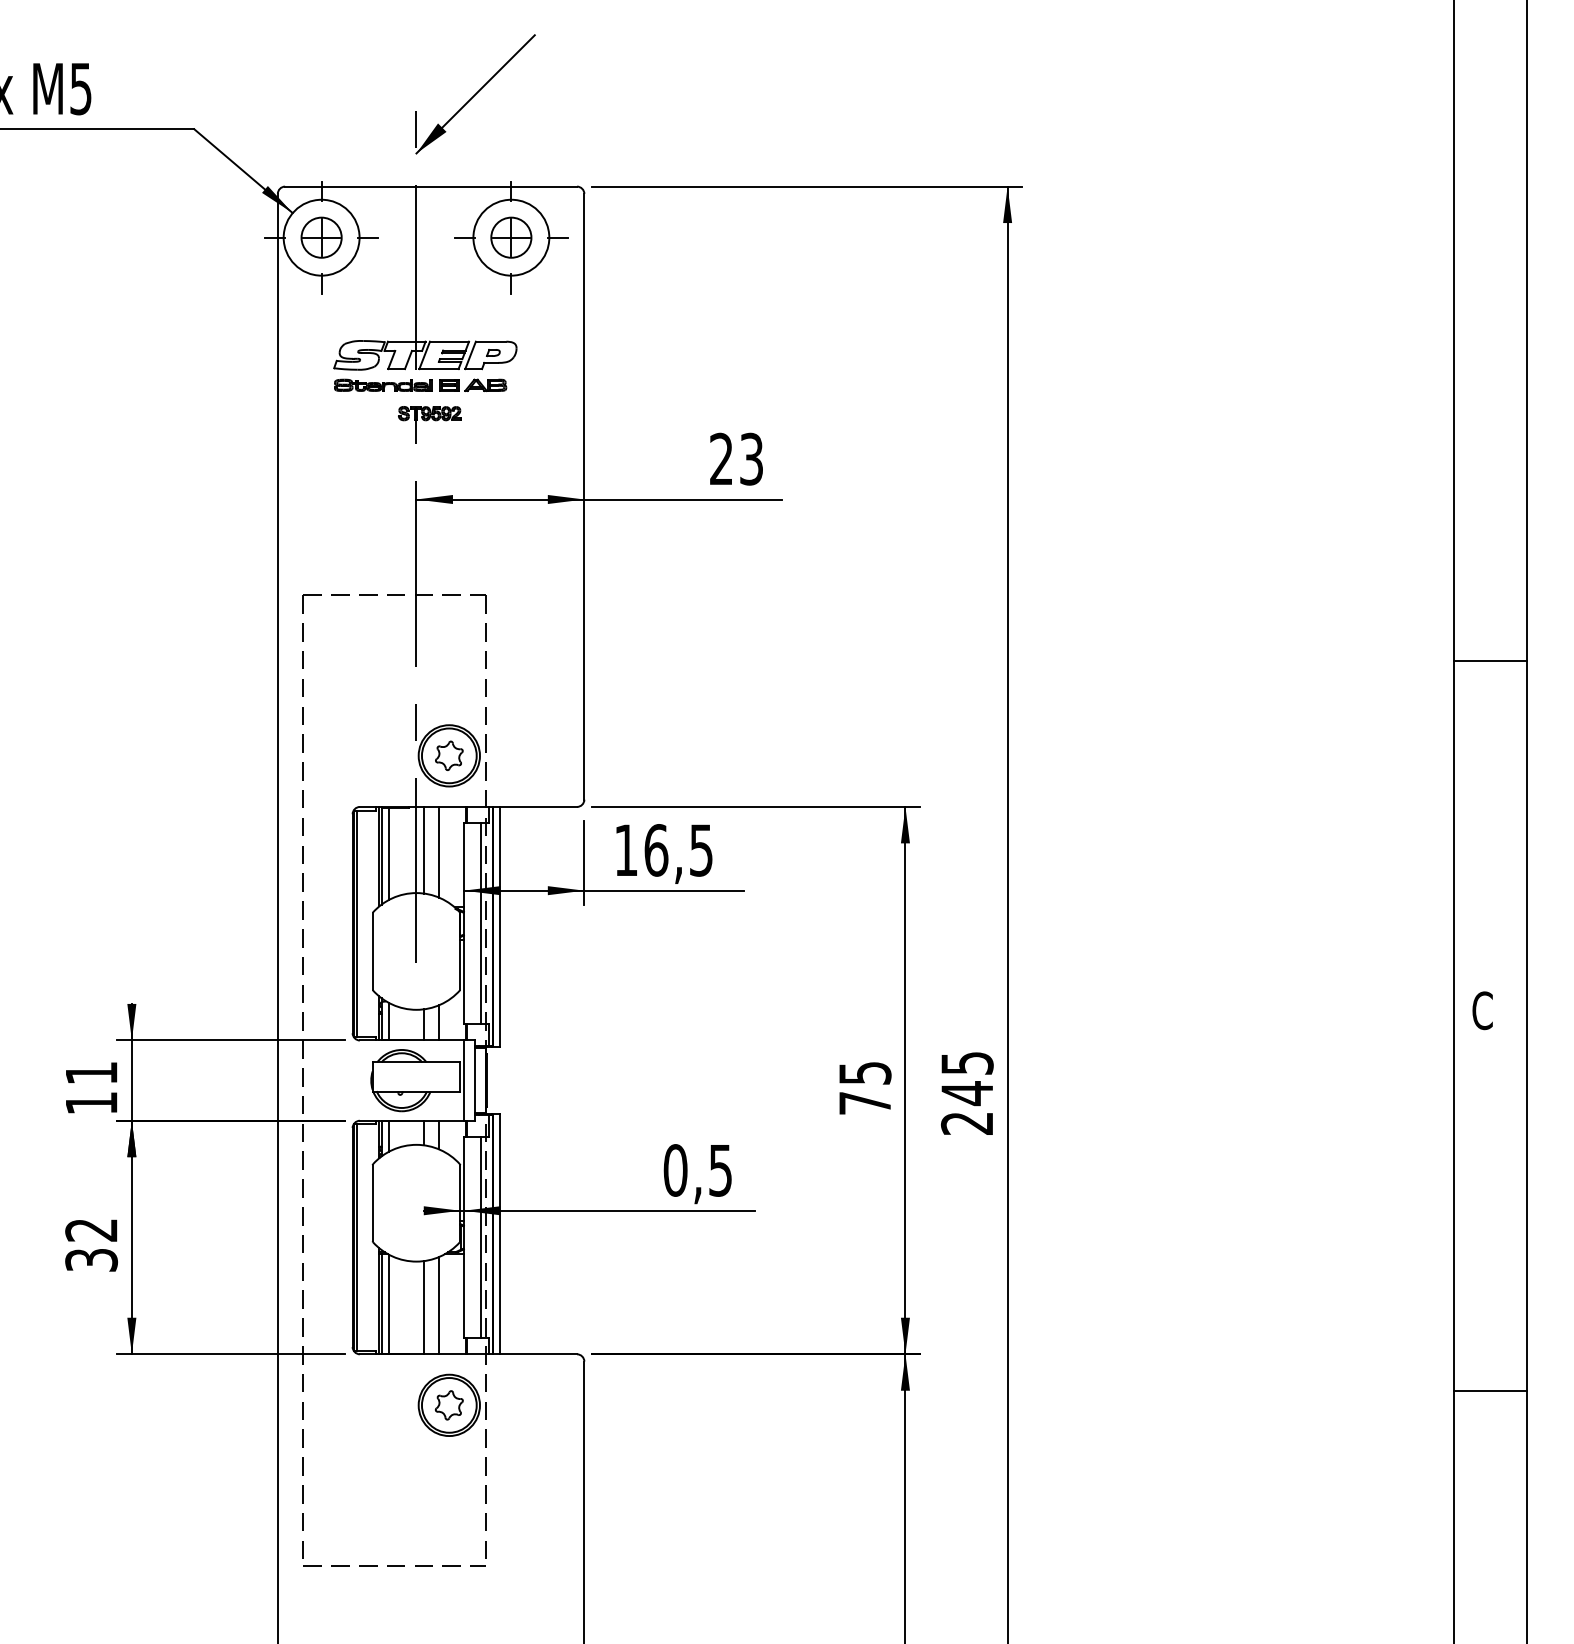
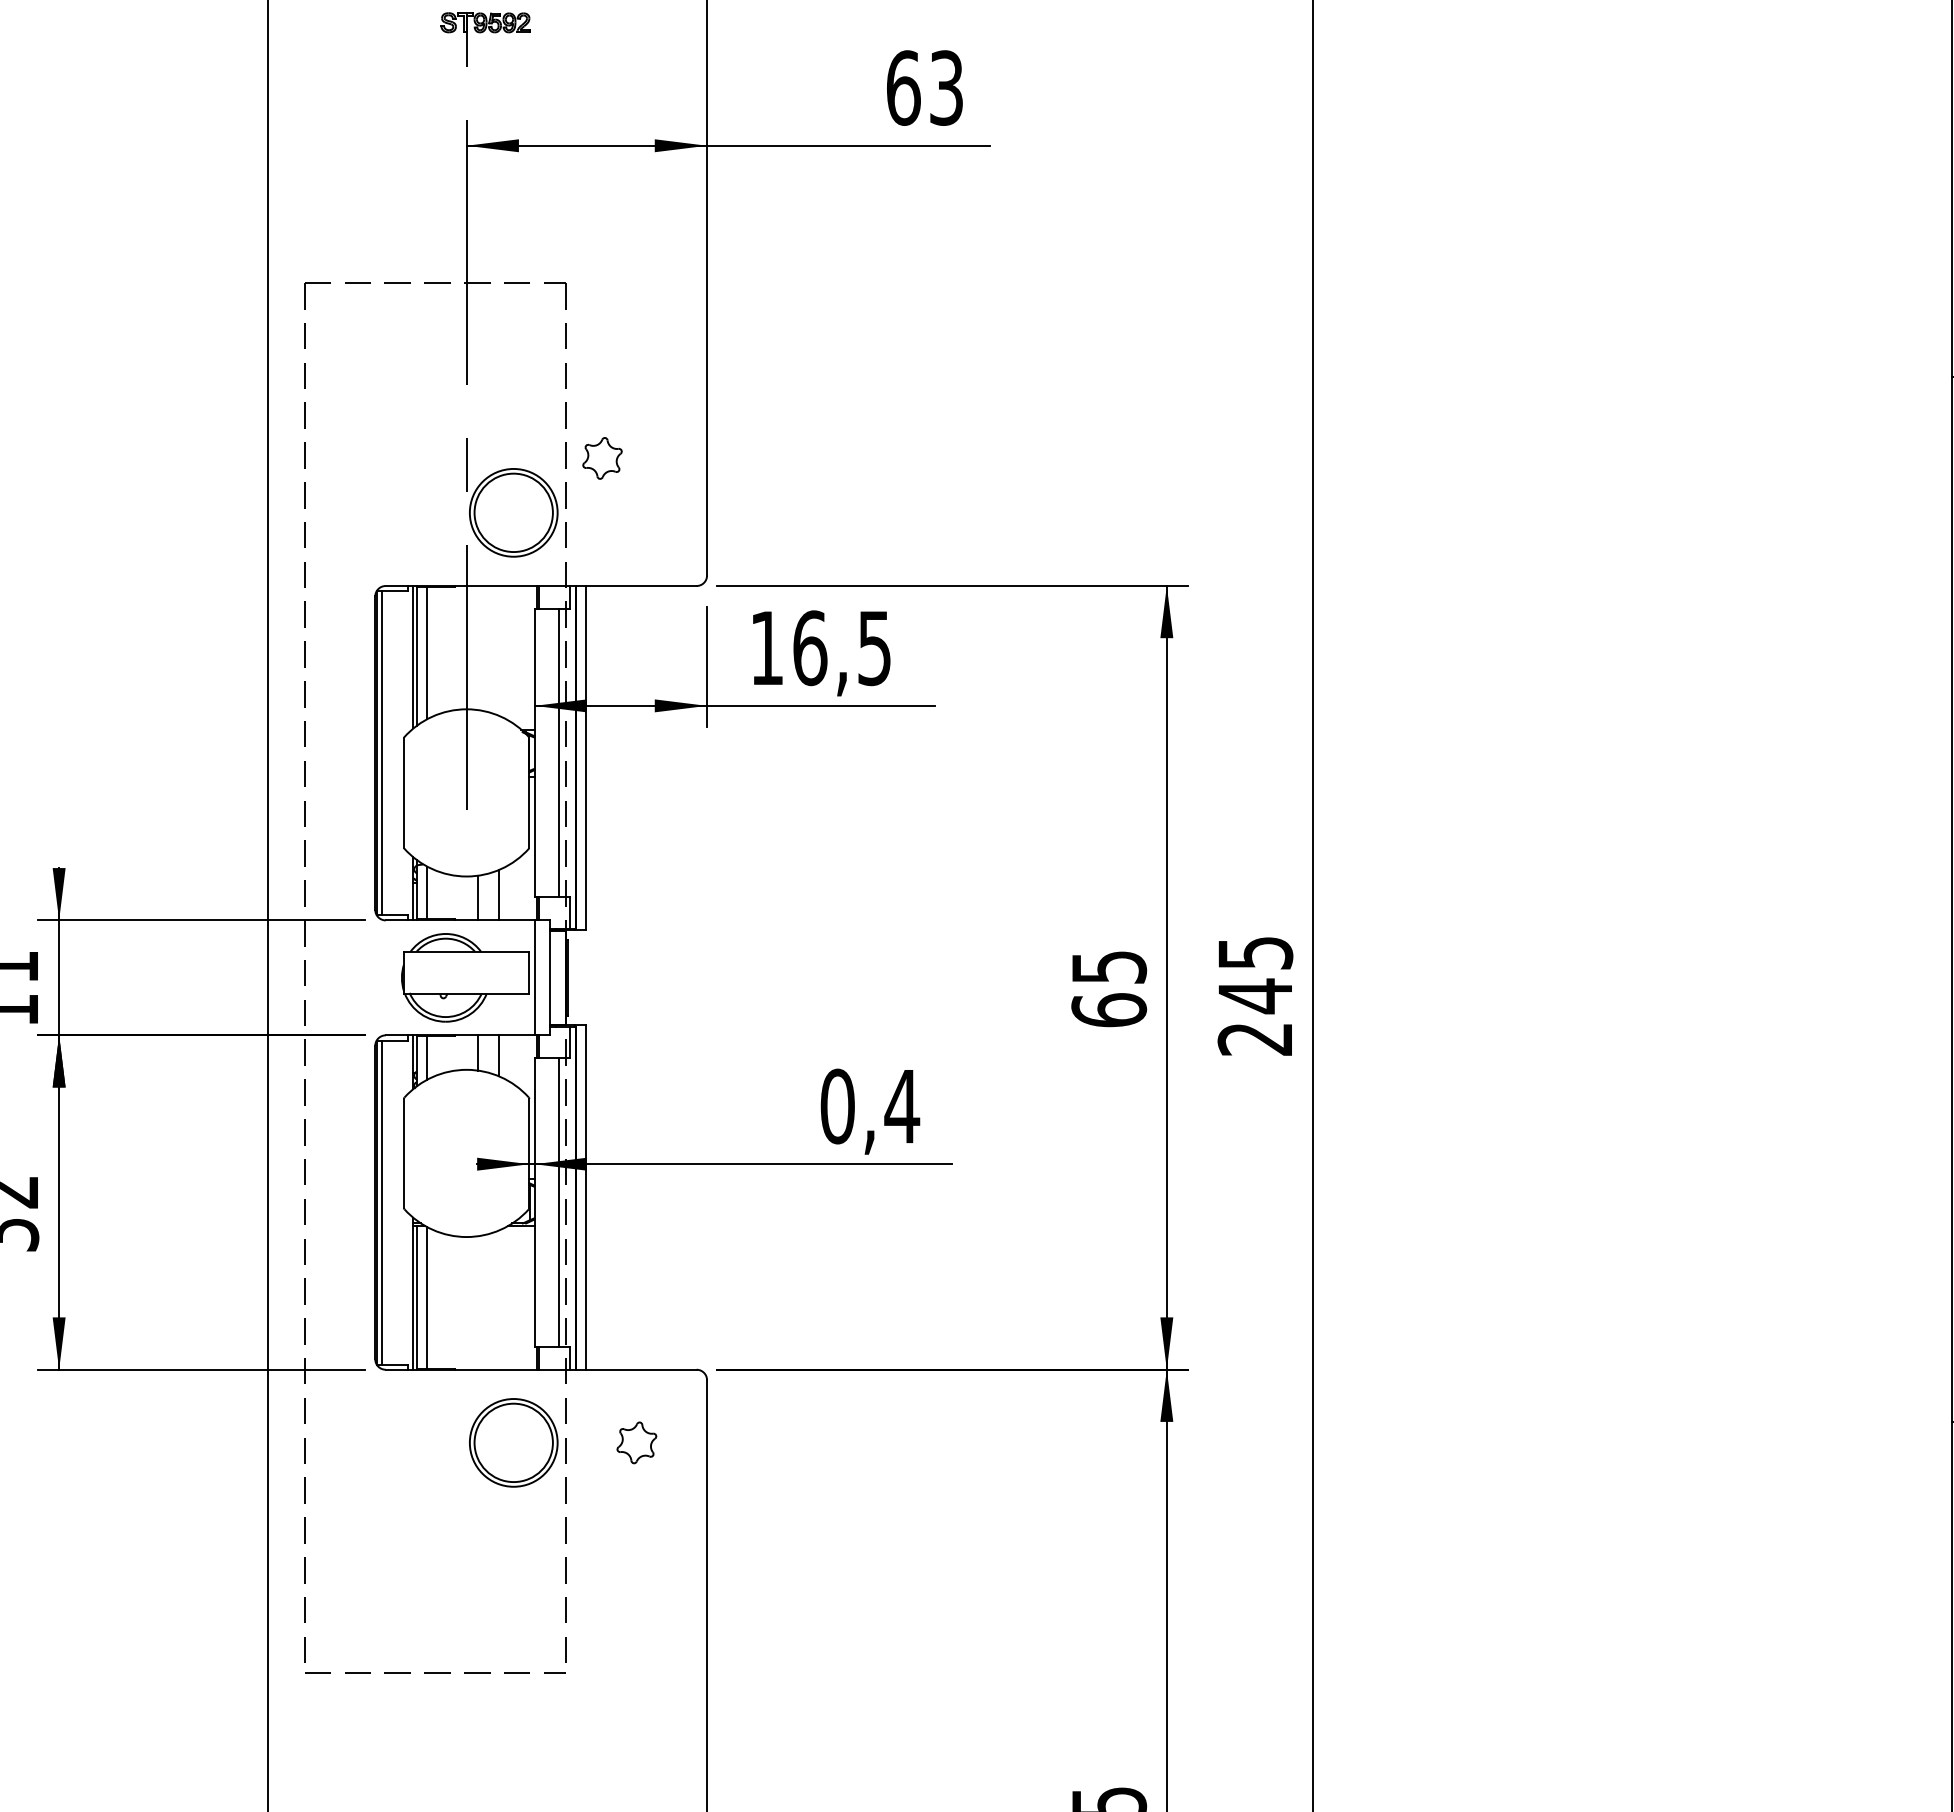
text: (721, 458) -> (903, 87), 23 -> 63
part: (449, 755) -> (602, 457), moved
line: (424, 849) -> (478, 646), removed
line: (439, 851) -> (499, 649), removed
text: (864, 1102) -> (1108, 1009), 75 -> 65
text: (720, 1170) -> (902, 1106), 0,5 -> 0,4
line: (439, 1305) -> (499, 1299), removed
line: (424, 1307) -> (478, 1302), removed
part: (449, 1405) -> (637, 1443), moved

